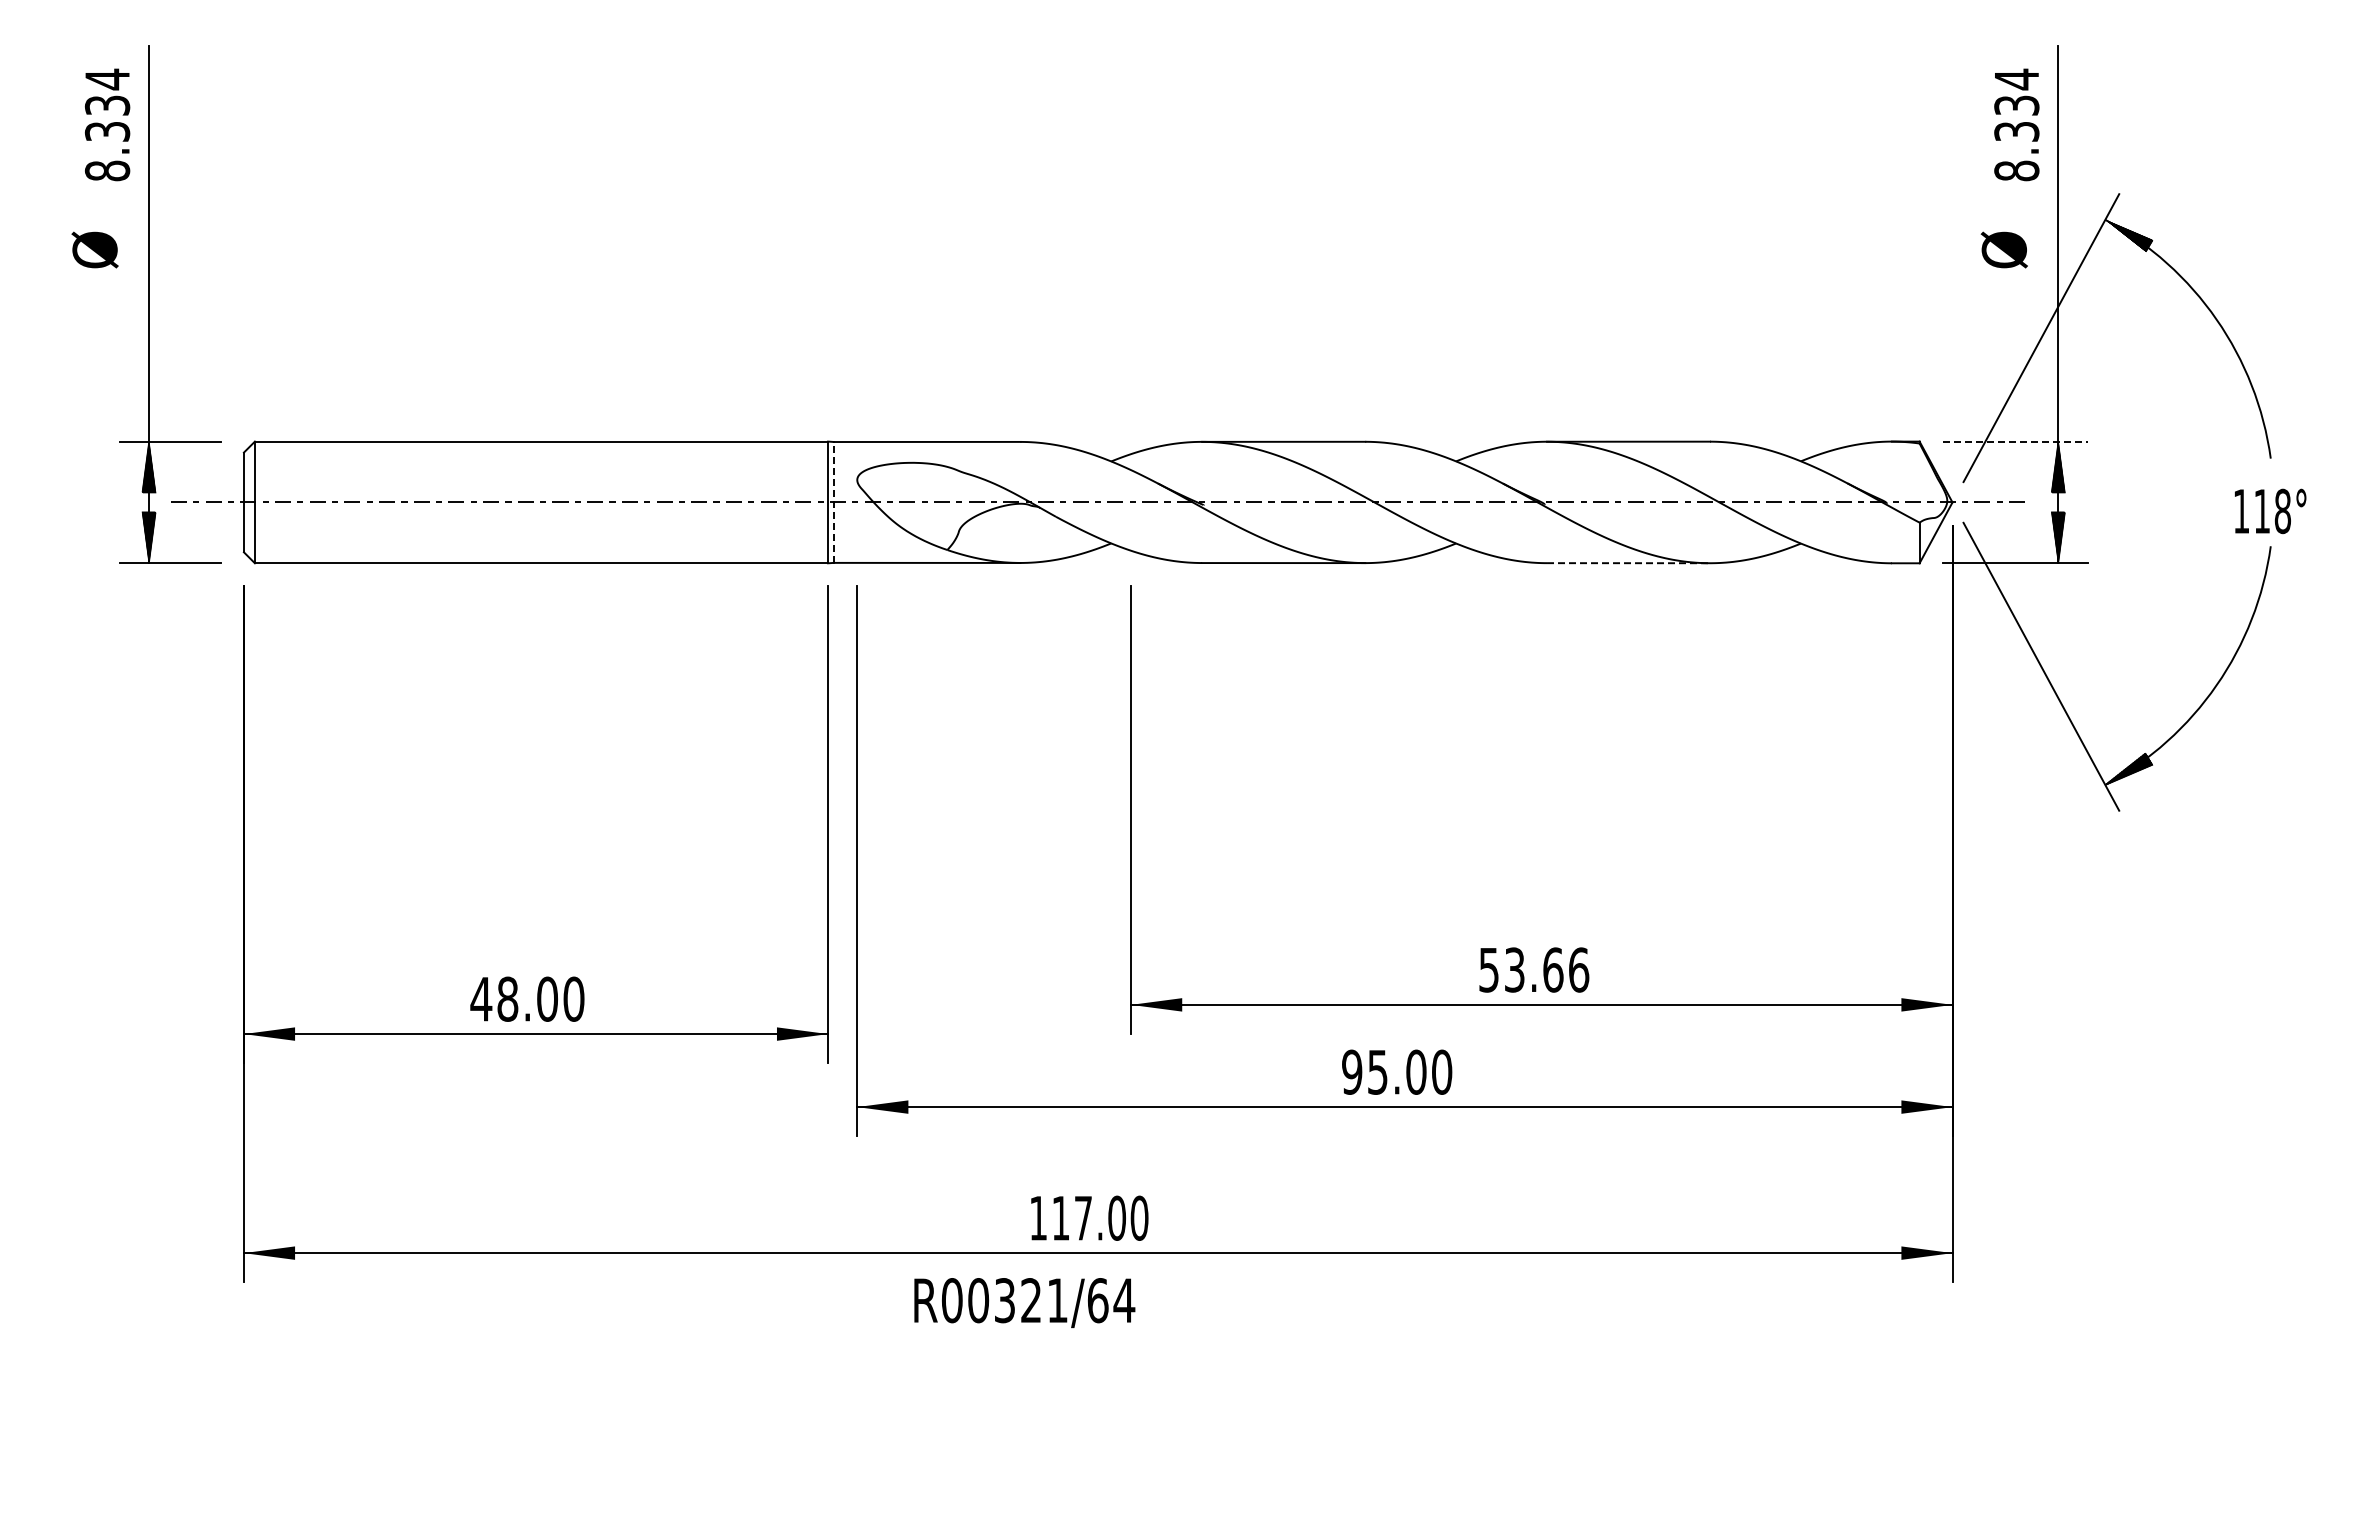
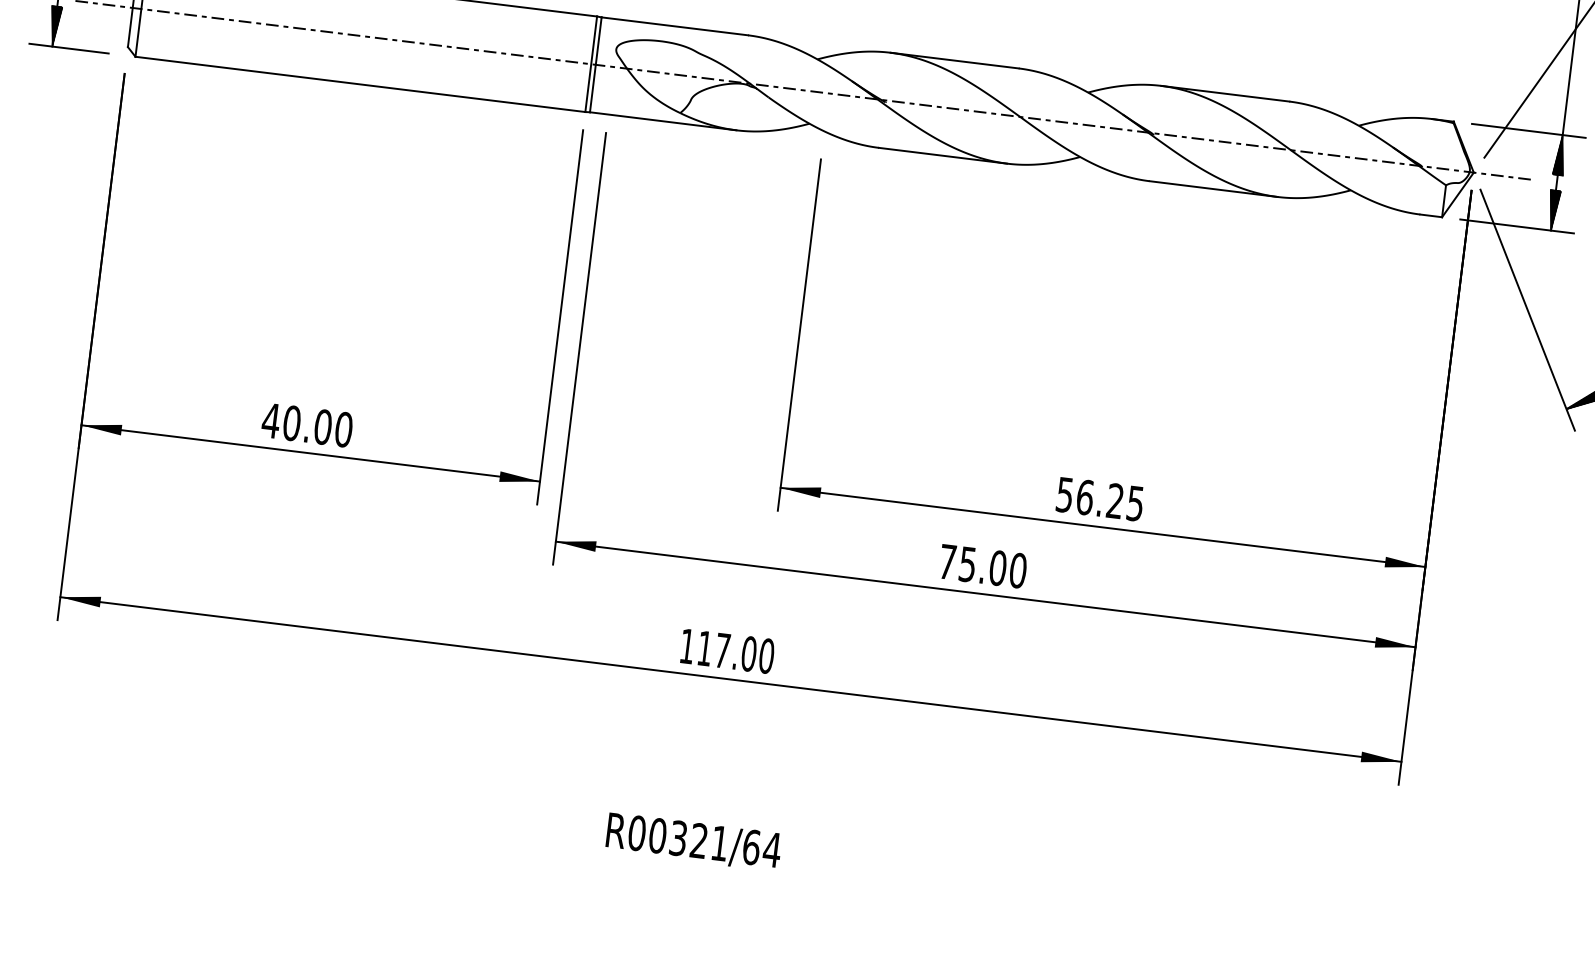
line: (2015, 441) -> (1529, 130), dashed -> solid
line: (833, 501) -> (595, 64), dashed -> solid
line: (1628, 563) -> (1213, 189), dashed -> solid
text: (1546, 969) -> (1110, 500), 53.66 -> 56.25
text: (507, 999) -> (291, 423), 48.00 -> 40.00
text: (1352, 1071) -> (948, 561), 95.00 -> 75.00
text: (1024, 1302) -> (693, 841), moved

